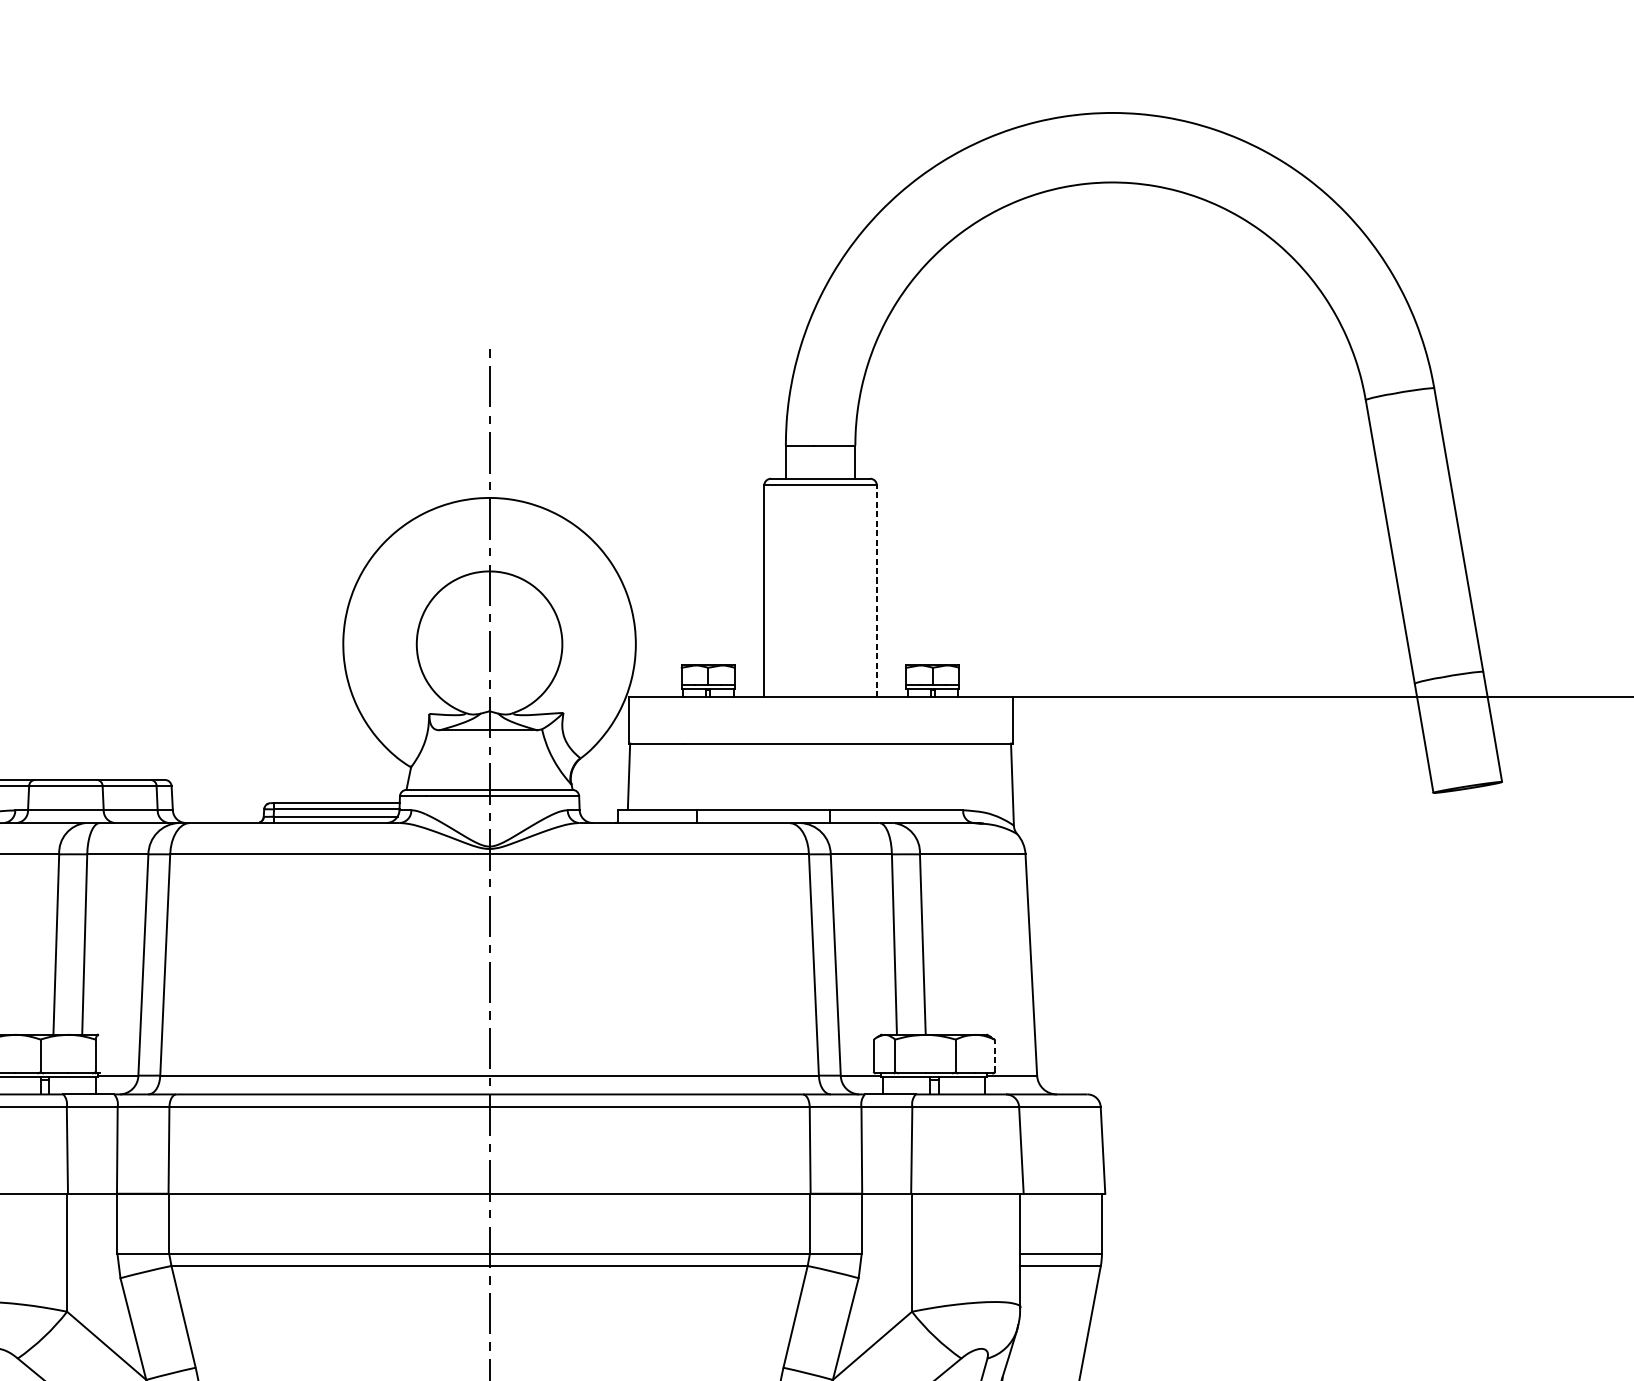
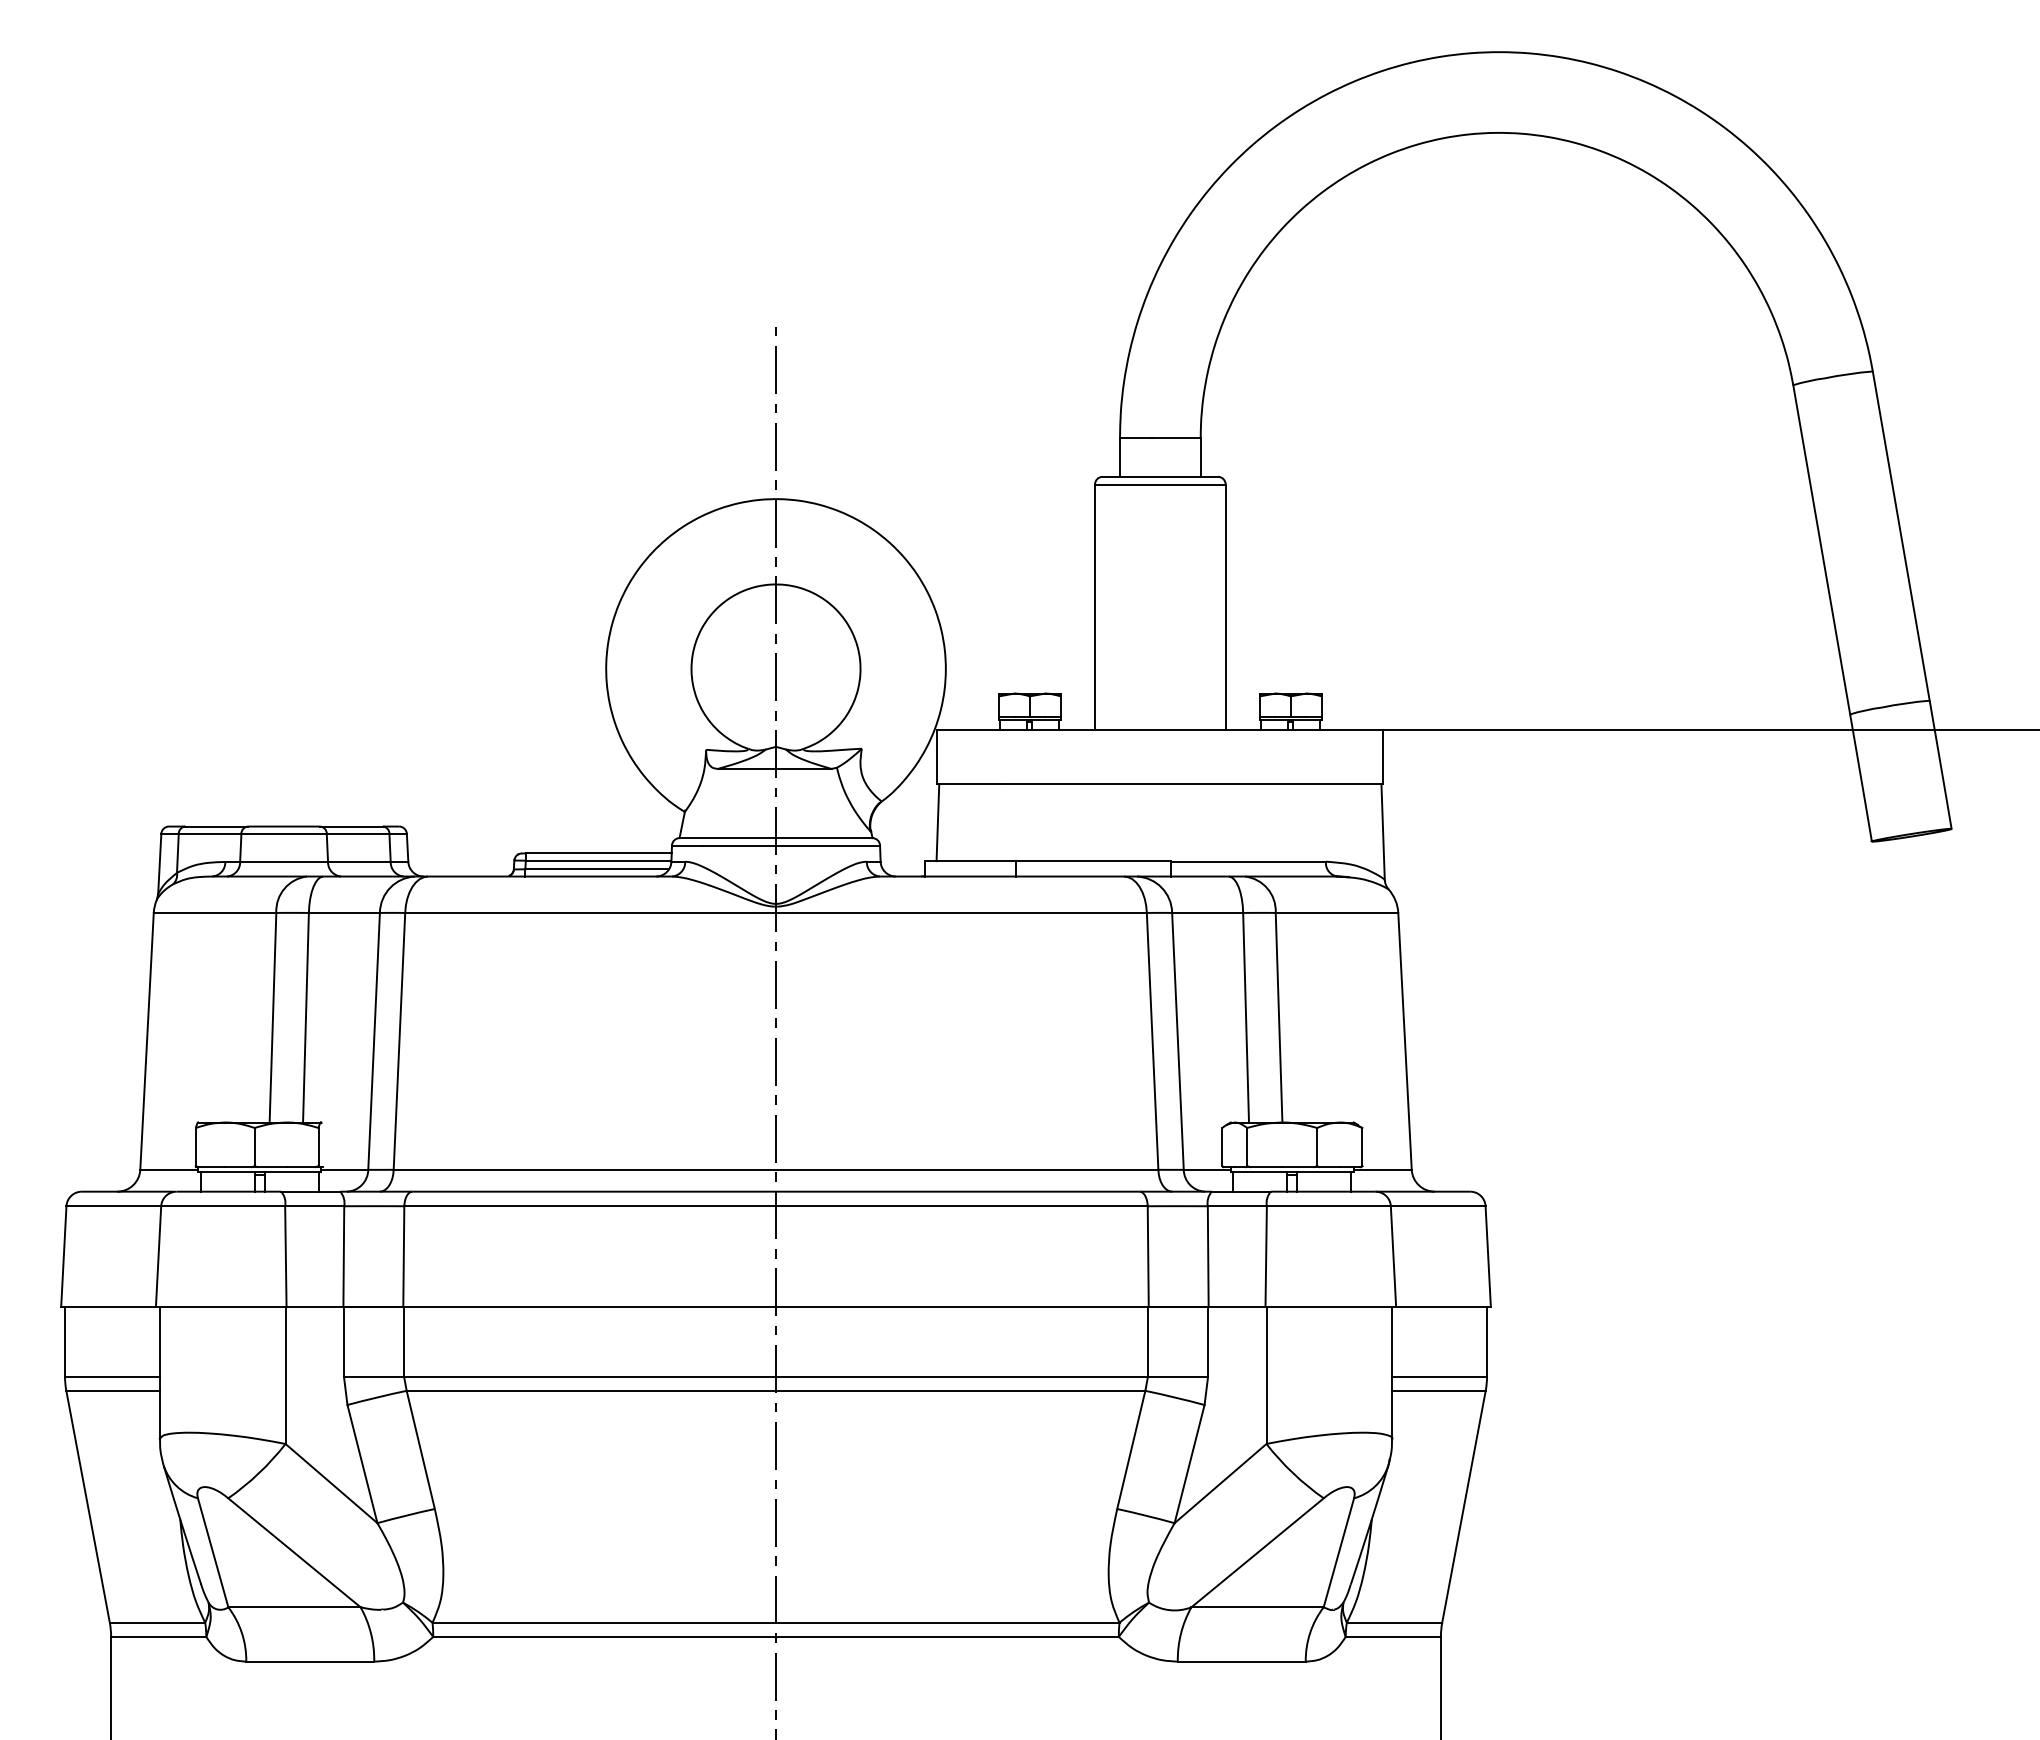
line: (876, 591) -> (1225, 607), dashed -> solid
line: (994, 1055) -> (1362, 1146), dashed -> solid

